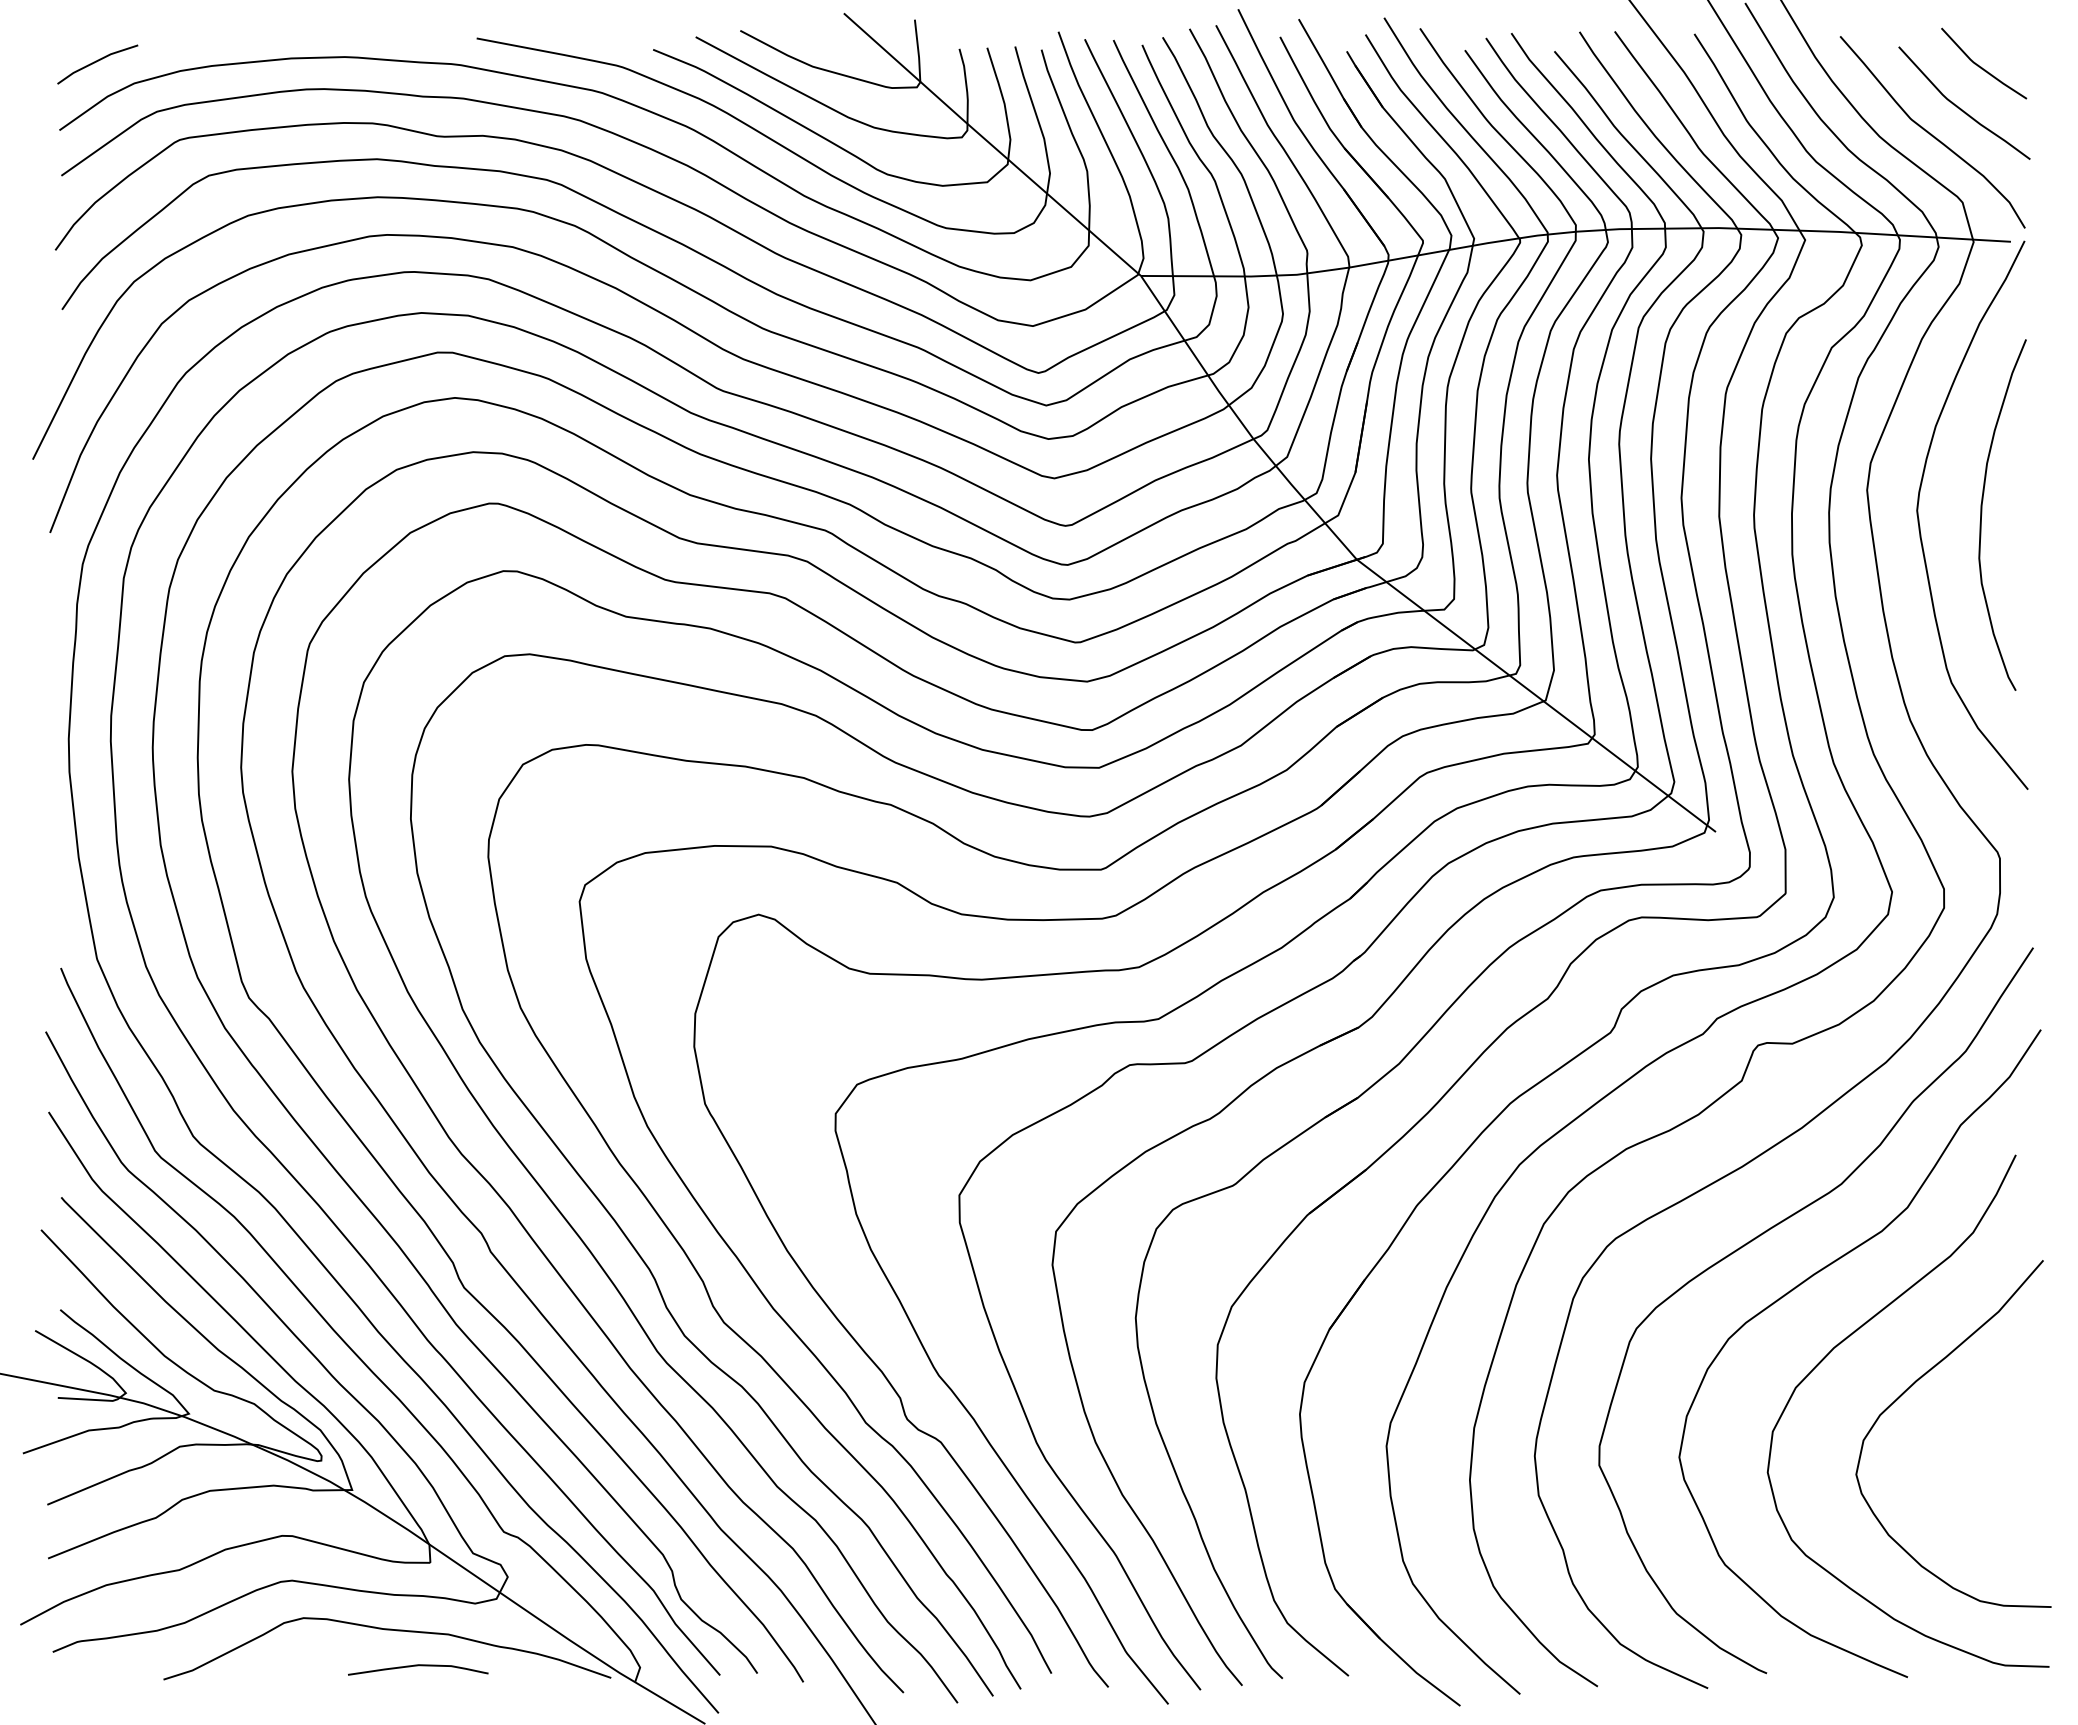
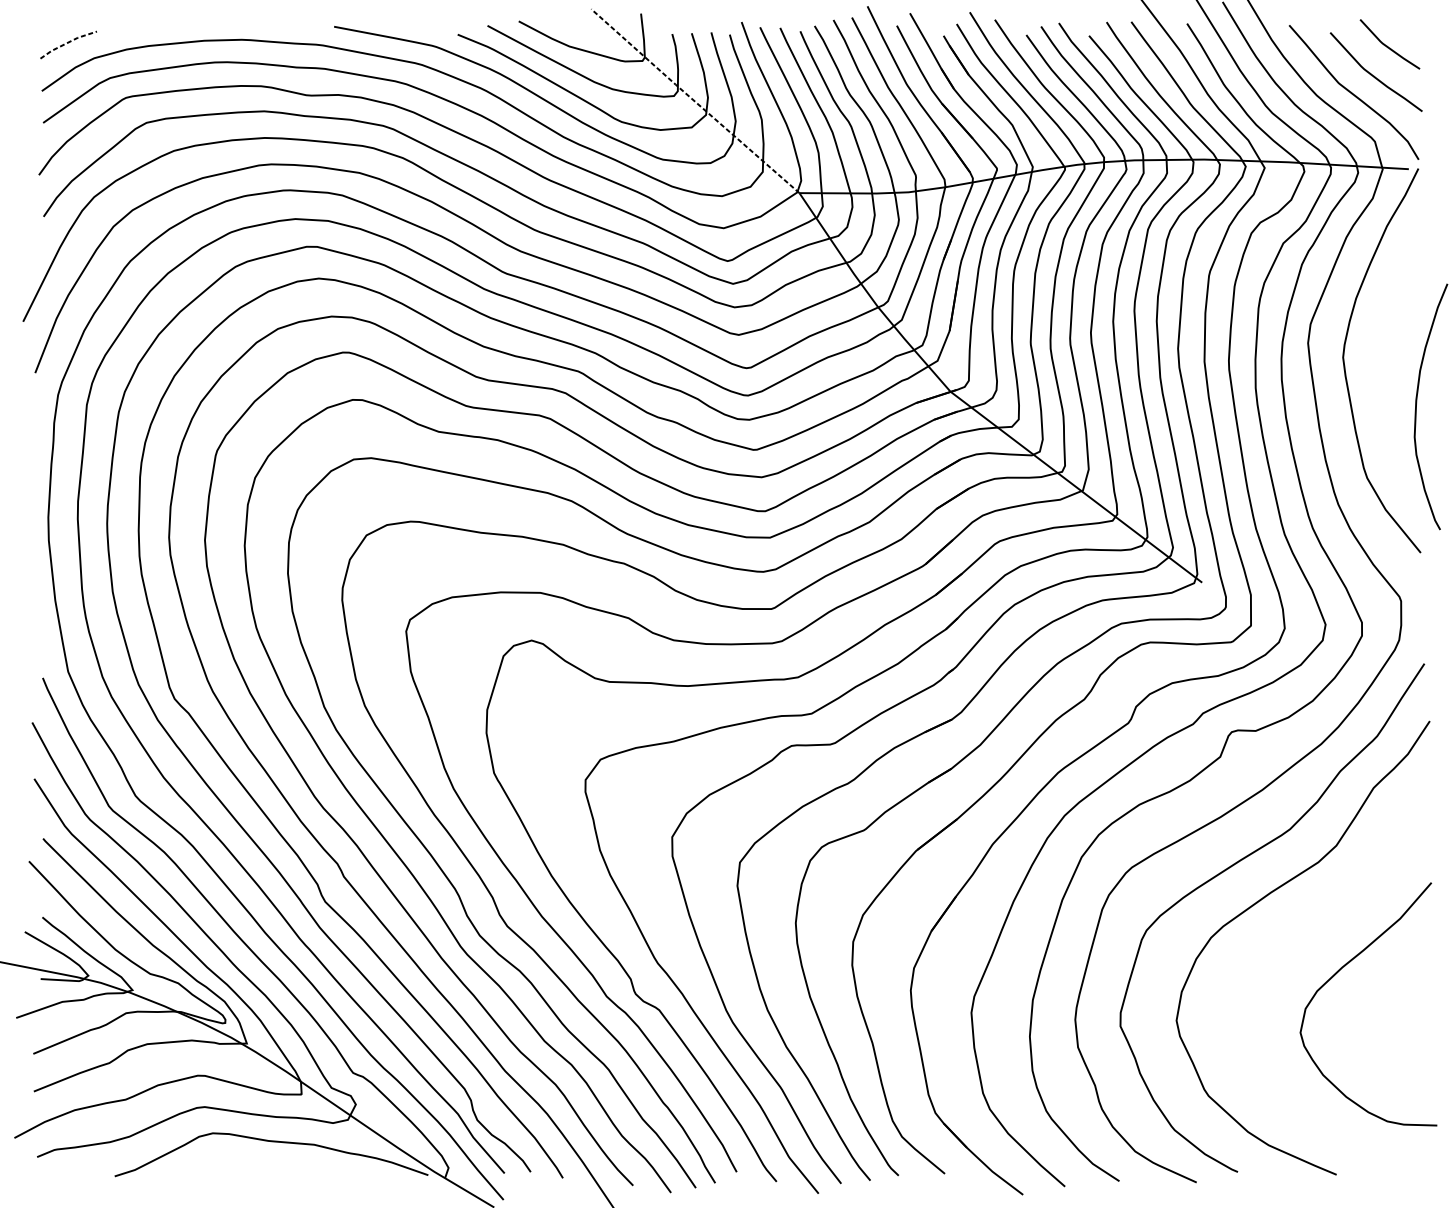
line: (96, 61) -> (67, 42), solid -> dashed
line: (991, 144) -> (694, 101), solid -> dashed
curve: (1982, 514) -> (1416, 406), moved
curve: (1850, 1336) -> (1296, 936), removed
curve: (418, 1666) -> (293, 1167), removed

